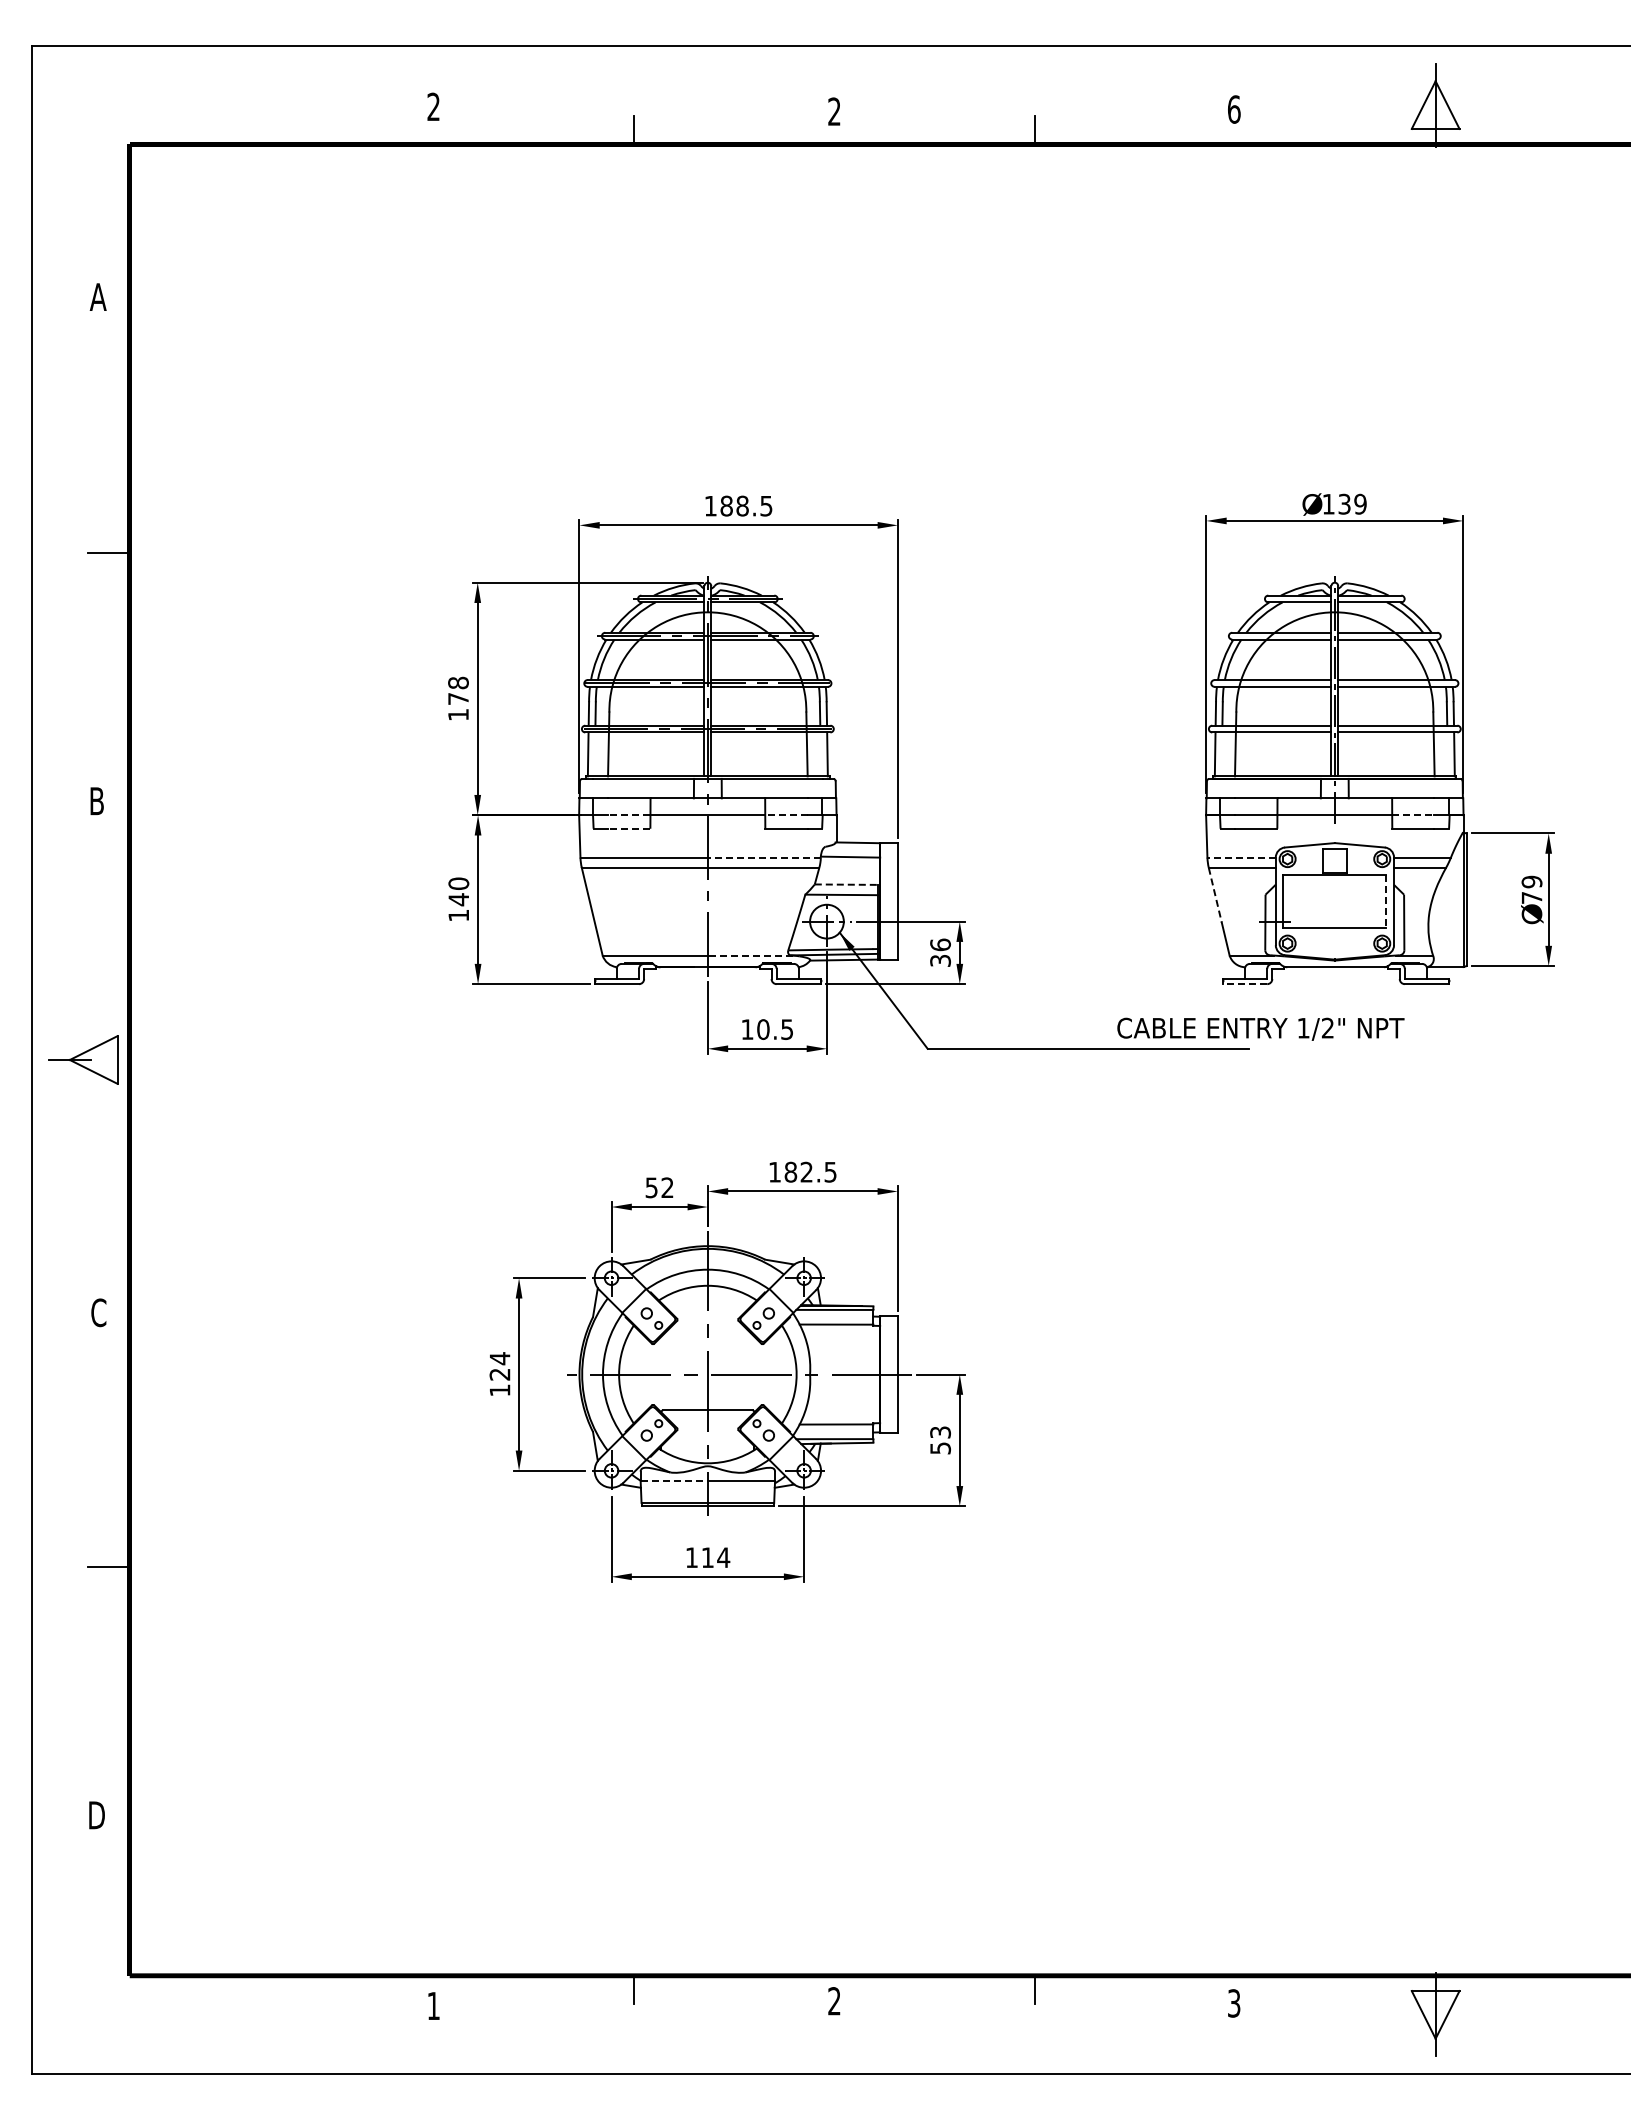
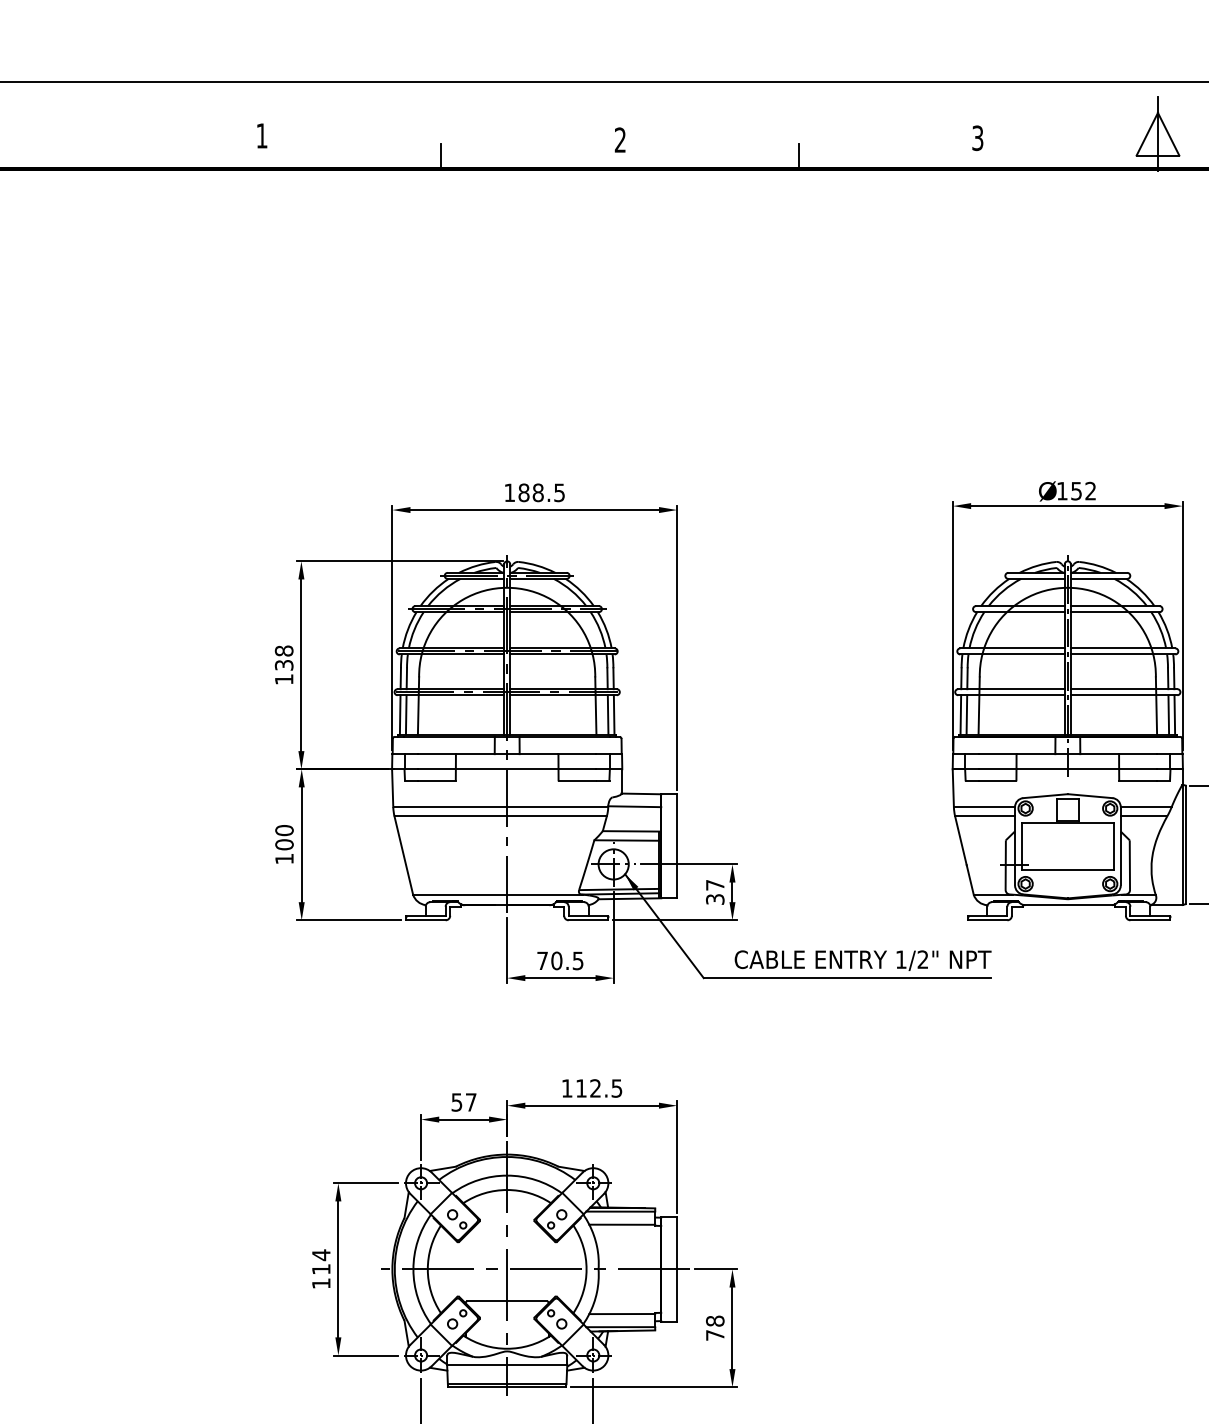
text: (433, 106) -> (261, 135), 2 -> 1
text: (1234, 109) -> (978, 138), 6 -> 3
text: (1352, 503) -> (1083, 490), 139 -> 152
text: (458, 698) -> (284, 664), 178 -> 138
line: (594, 754) -> (405, 714), added
line: (820, 754) -> (607, 714), added
line: (1221, 754) -> (966, 714), added
line: (1447, 754) -> (1168, 714), added
line: (628, 815) -> (436, 769), dashed -> solid
line: (785, 815) -> (576, 769), dashed -> solid
line: (1413, 815) -> (1138, 769), dashed -> solid
line: (628, 828) -> (436, 781), dashed -> solid
line: (763, 857) -> (556, 807), dashed -> solid
line: (1241, 857) -> (984, 807), dashed -> solid
line: (846, 884) -> (631, 831), dashed -> solid
line: (1215, 895) -> (961, 841), dashed -> solid
text: (458, 899) -> (284, 844), 140 -> 100
line: (1386, 901) -> (1114, 846), dashed -> solid
text: (940, 944) -> (715, 884), 36 -> 37
line: (750, 955) -> (545, 894), dashed -> solid
line: (1244, 984) -> (987, 920), dashed -> solid
text: (1260, 1028) -> (862, 959), moved
text: (747, 1029) -> (542, 960), 10.5 -> 70.5
text: (790, 1171) -> (581, 1087), 182.5 -> 112.5
text: (667, 1187) -> (471, 1102), 52 -> 57
text: (499, 1374) -> (320, 1269), 124 -> 114
text: (940, 1440) -> (715, 1328), 53 -> 78
line: (674, 1481) -> (477, 1365), dashed -> solid

